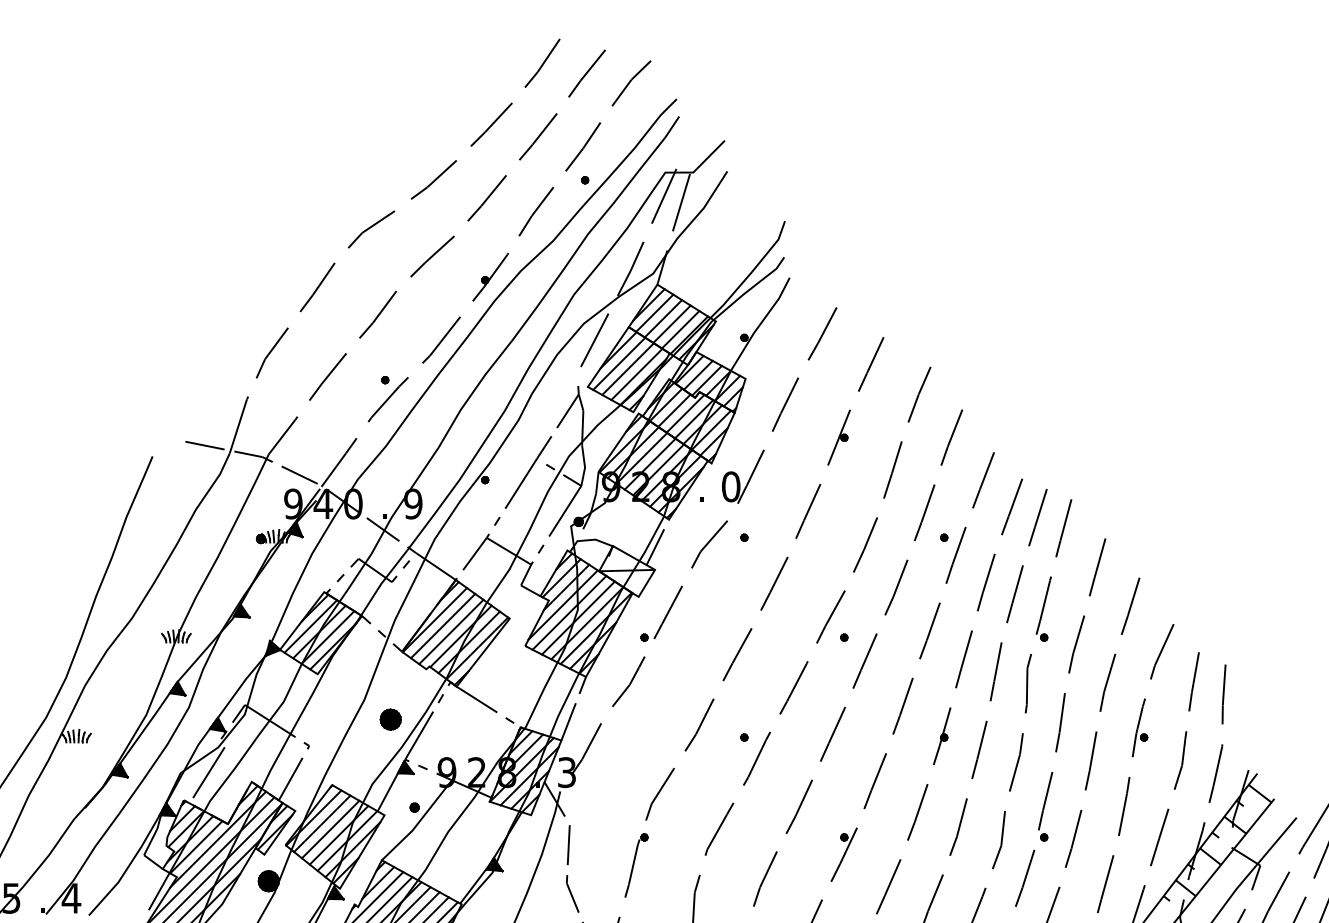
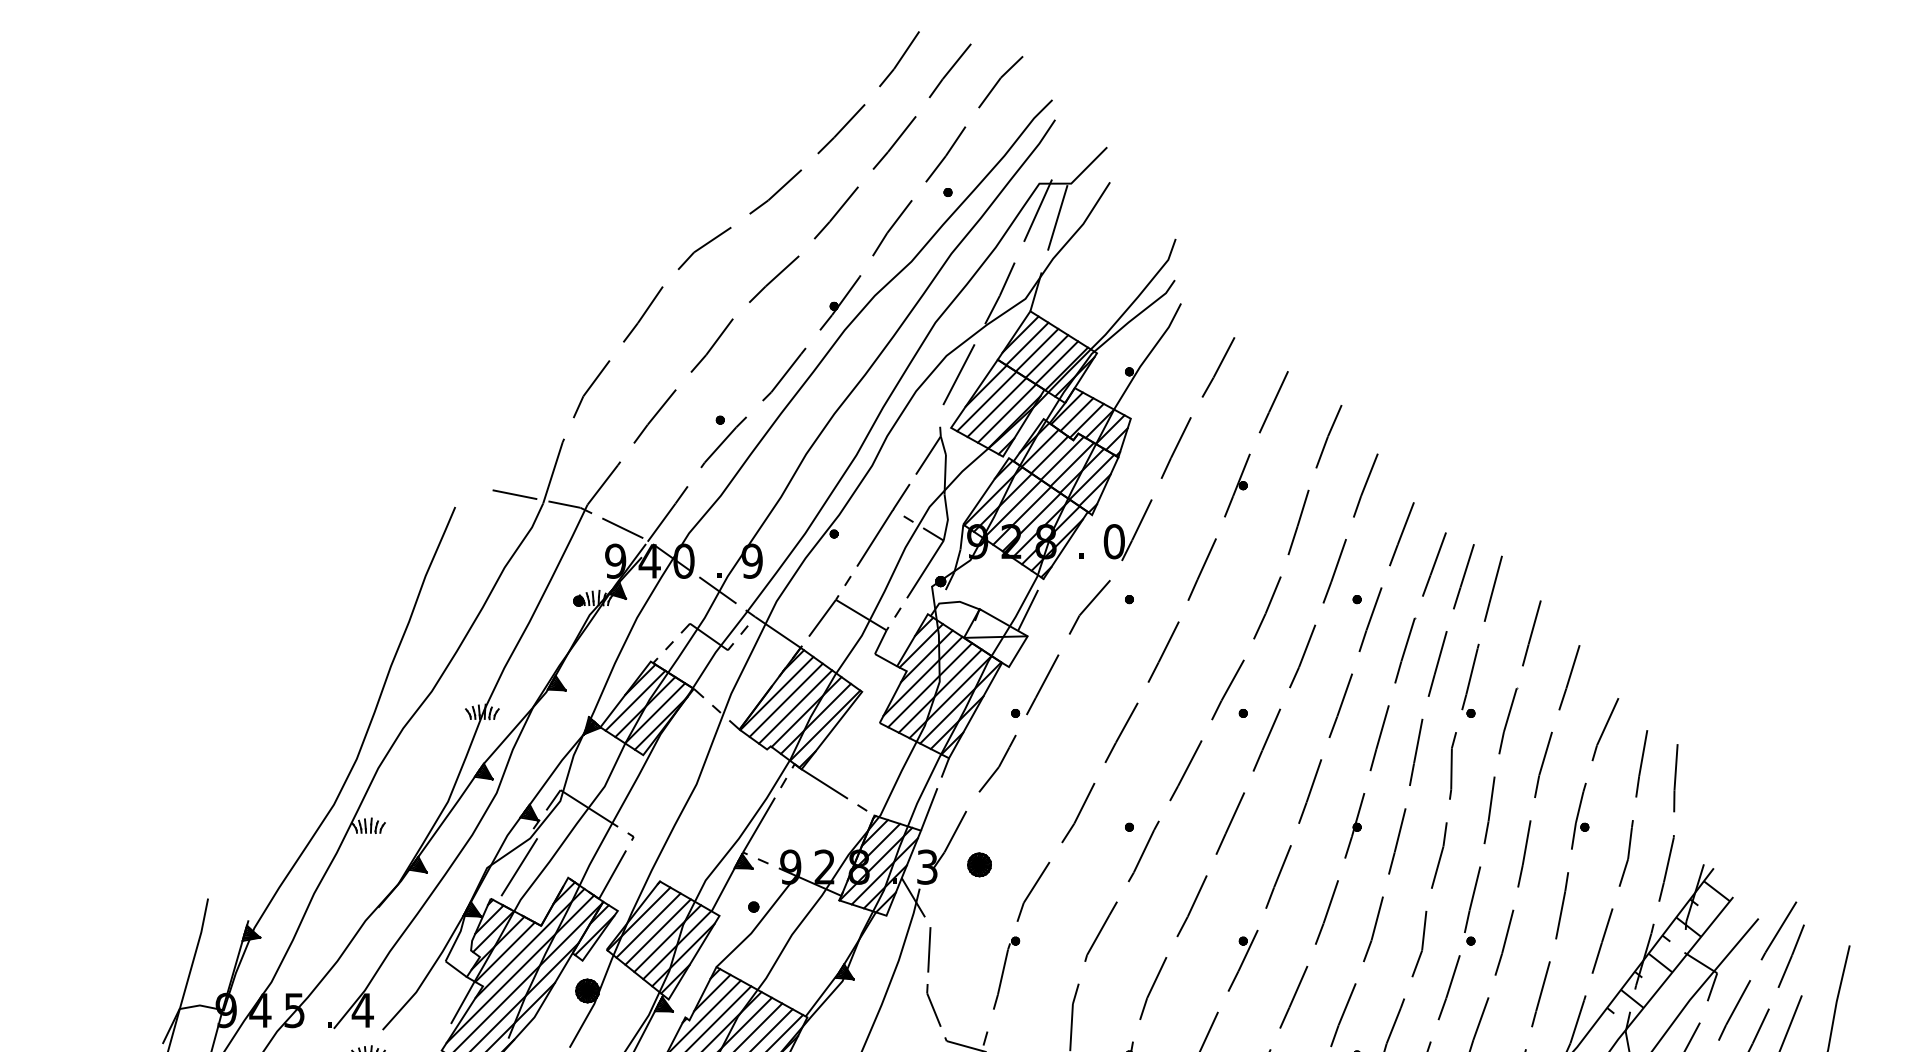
part: (390, 719) -> (979, 864), moved

